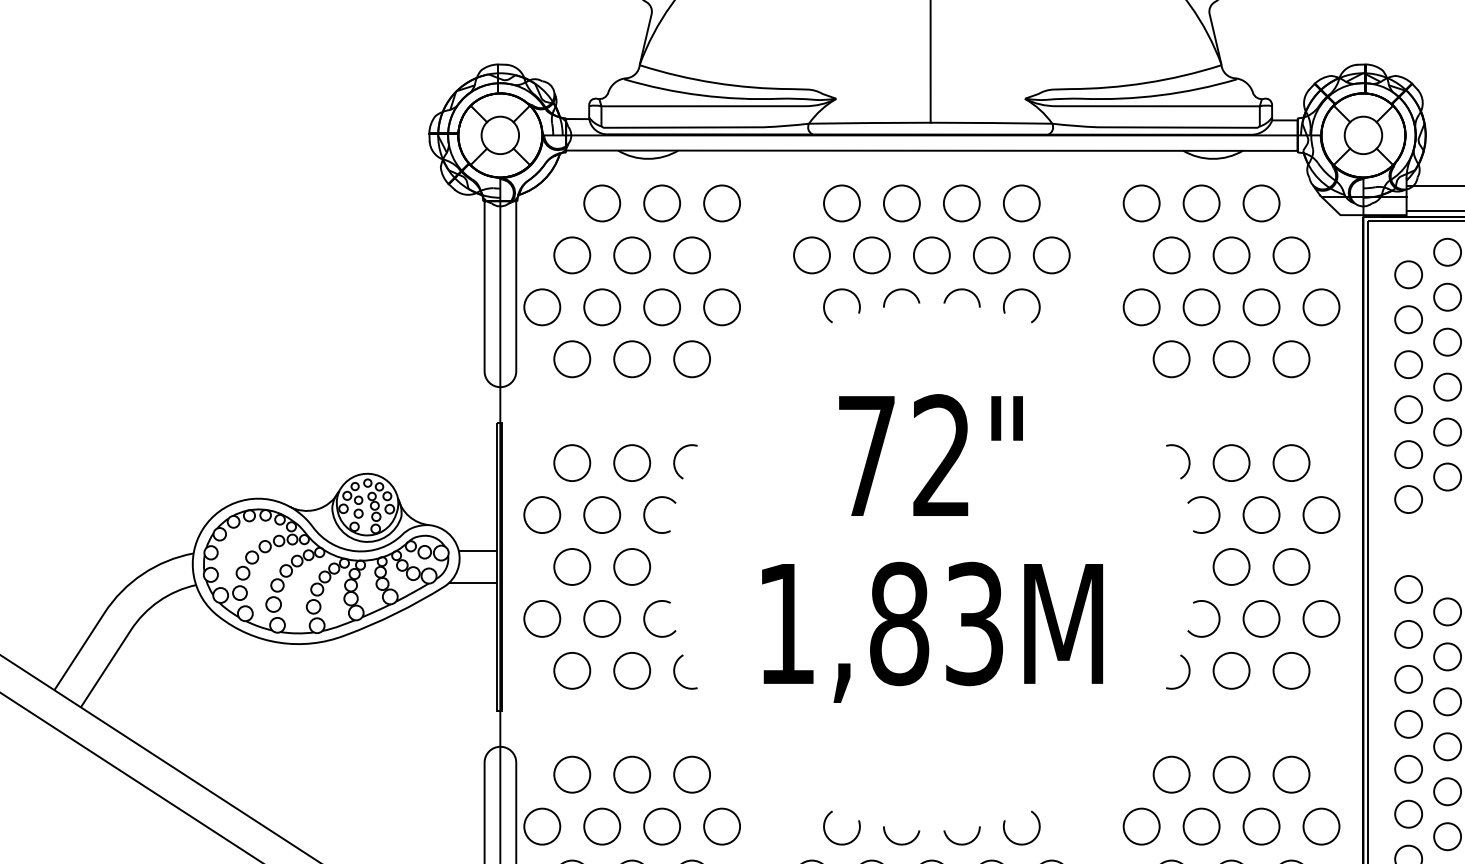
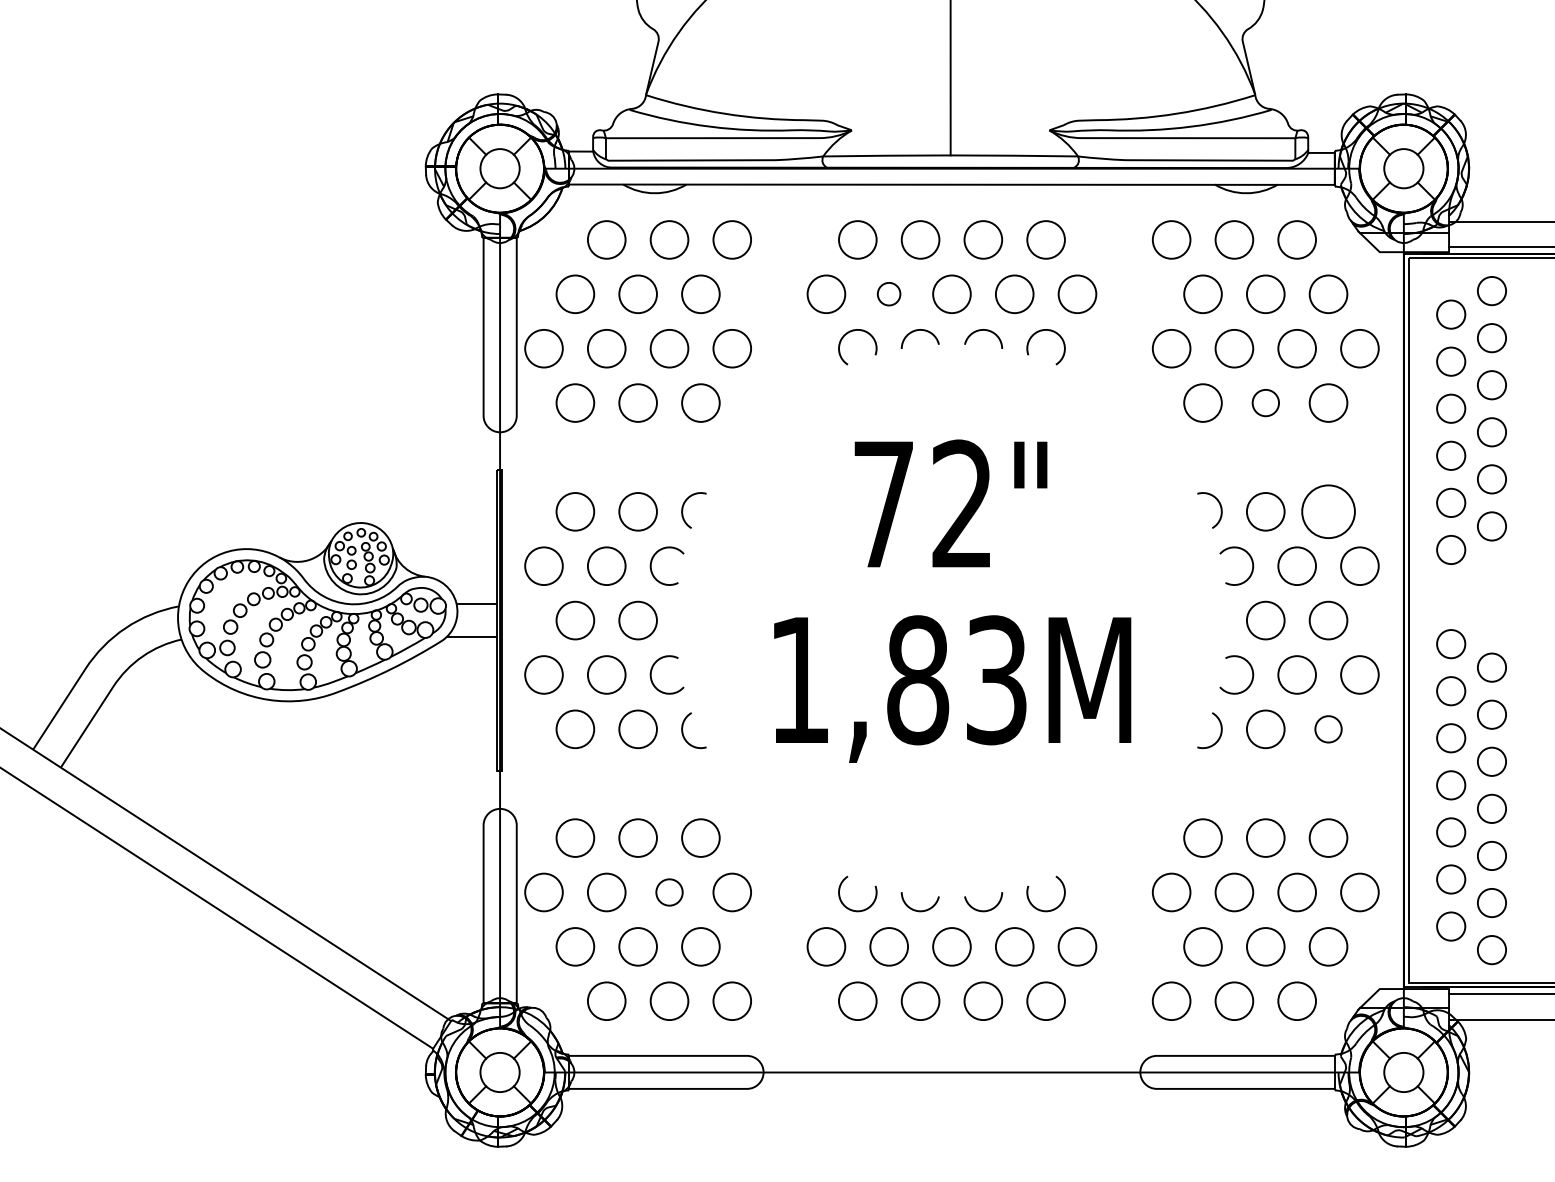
circle: (871, 254) -> (888, 293), size x0.6
circle: (1231, 358) -> (1265, 402), size x0.7
circle: (1291, 462) -> (1328, 511), size x1.4
circle: (1291, 670) -> (1328, 729), size x0.7
circle: (662, 826) -> (669, 892), size x0.7

